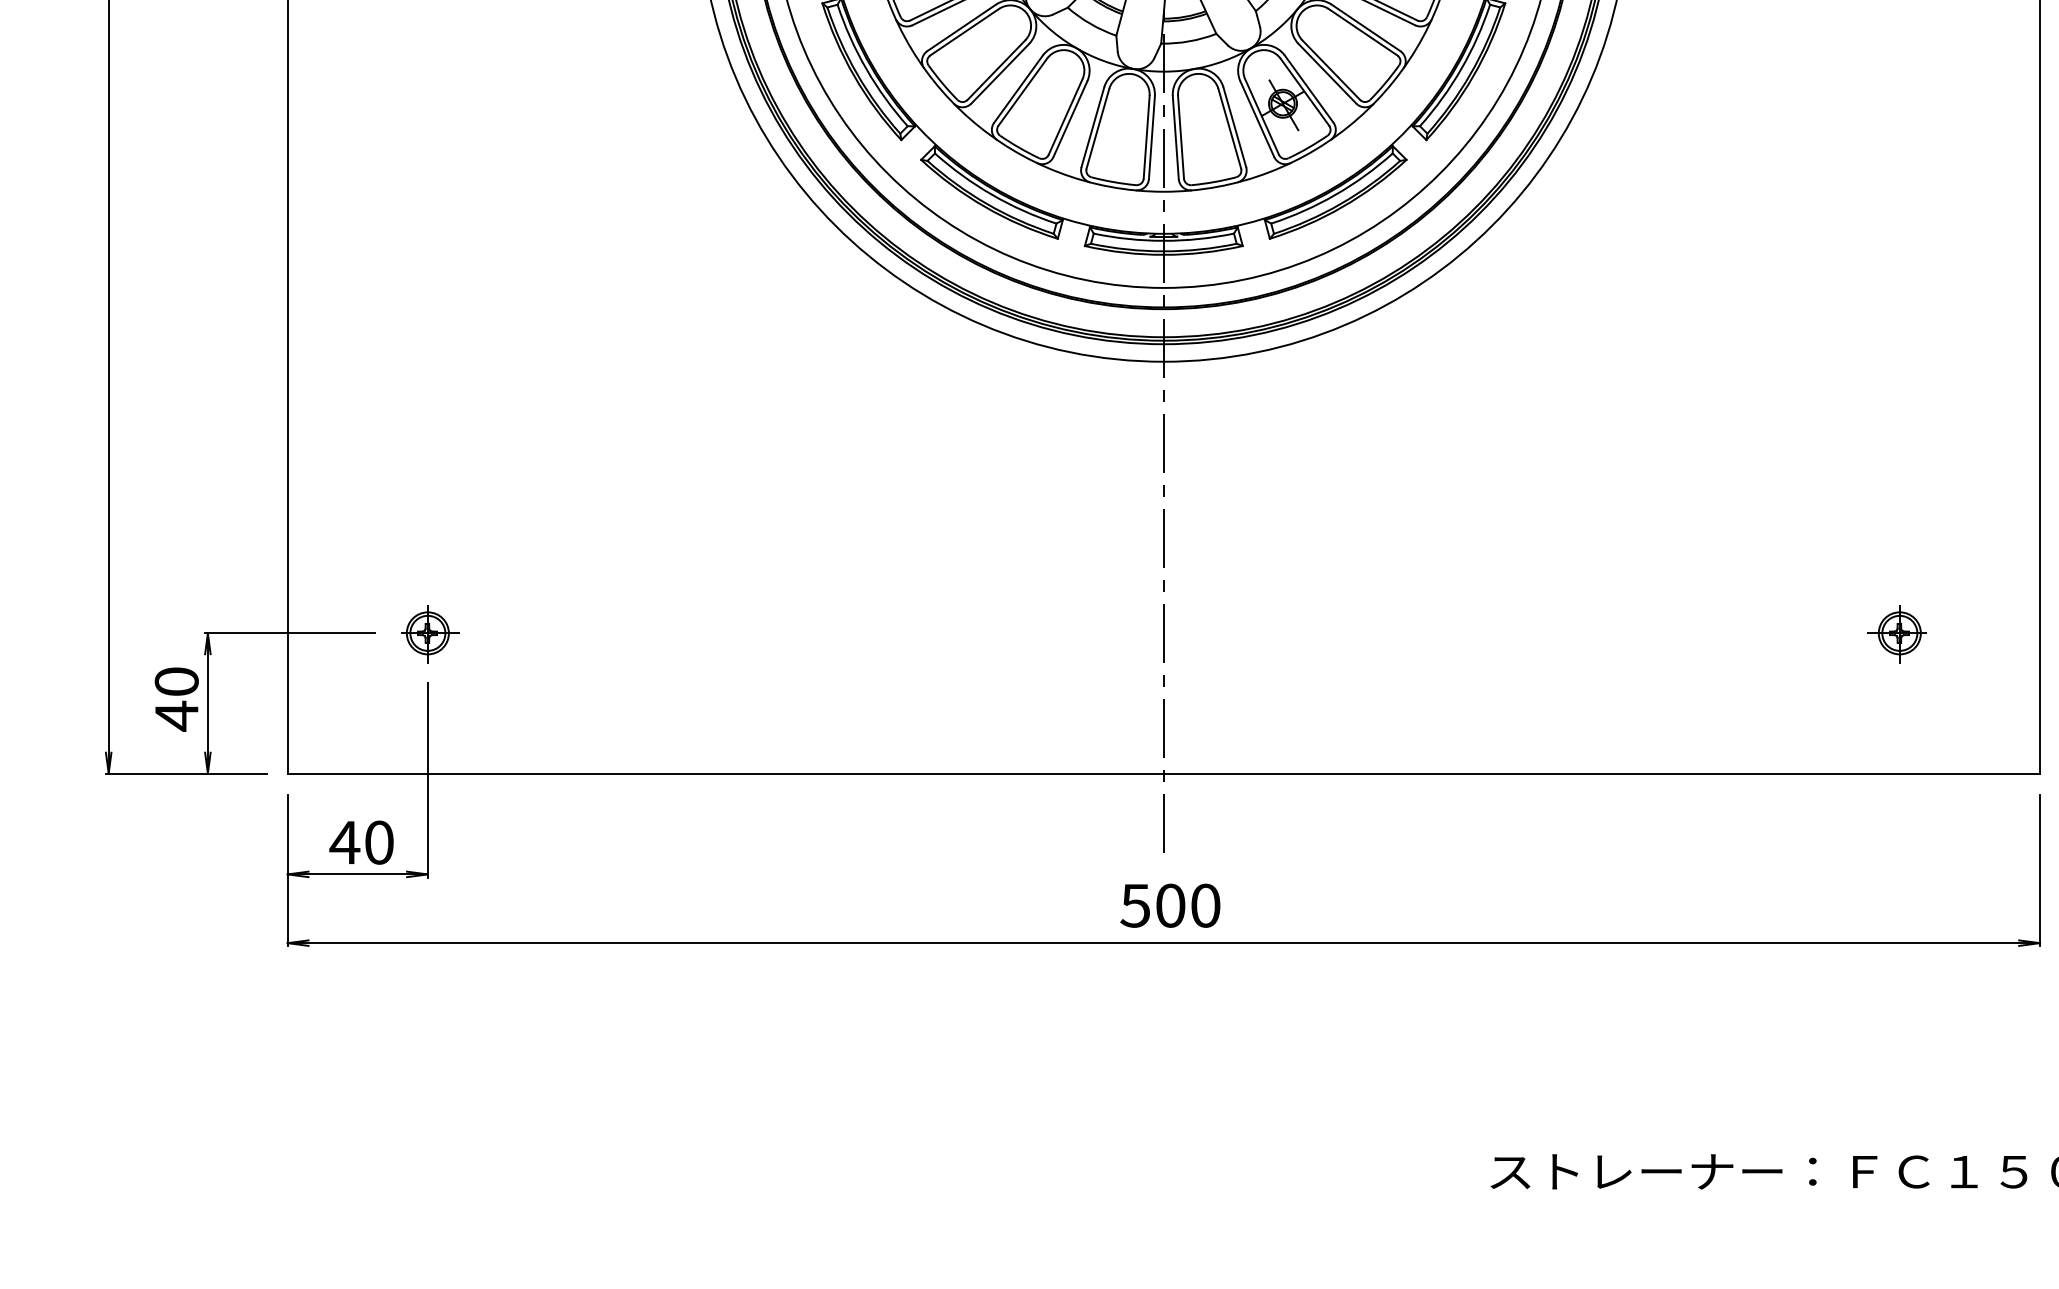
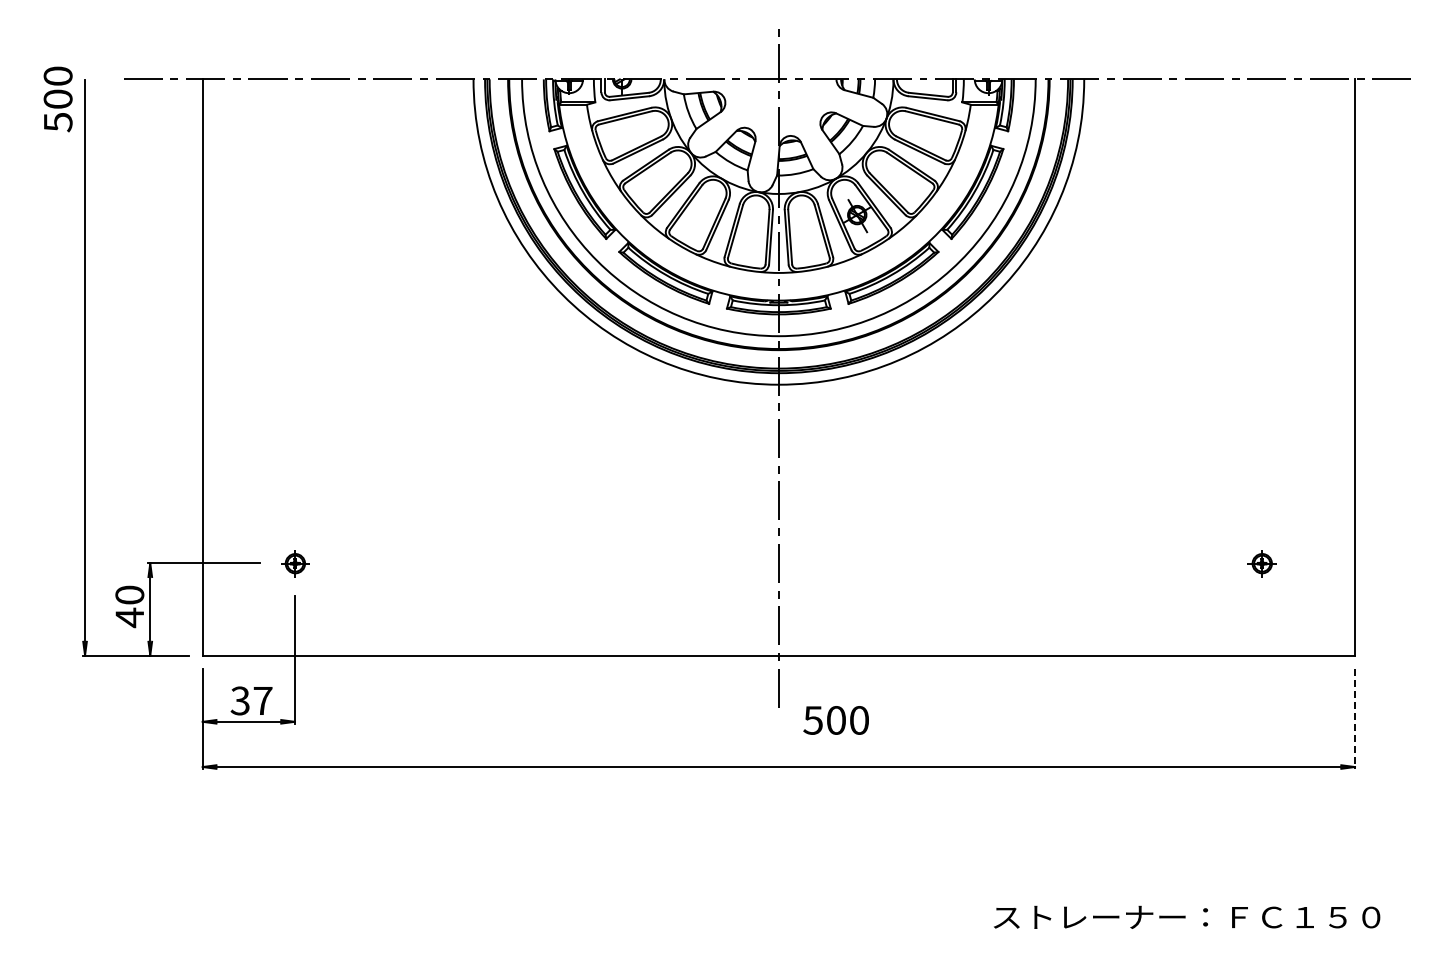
part: (430, 635) -> (296, 564), size x0.7
part: (1896, 635) -> (1260, 564), size x0.7
text: (361, 841) -> (251, 700), 40 -> 37
line: (2040, 870) -> (1355, 719), solid -> dashed
text: (1169, 905) -> (835, 720), moved

